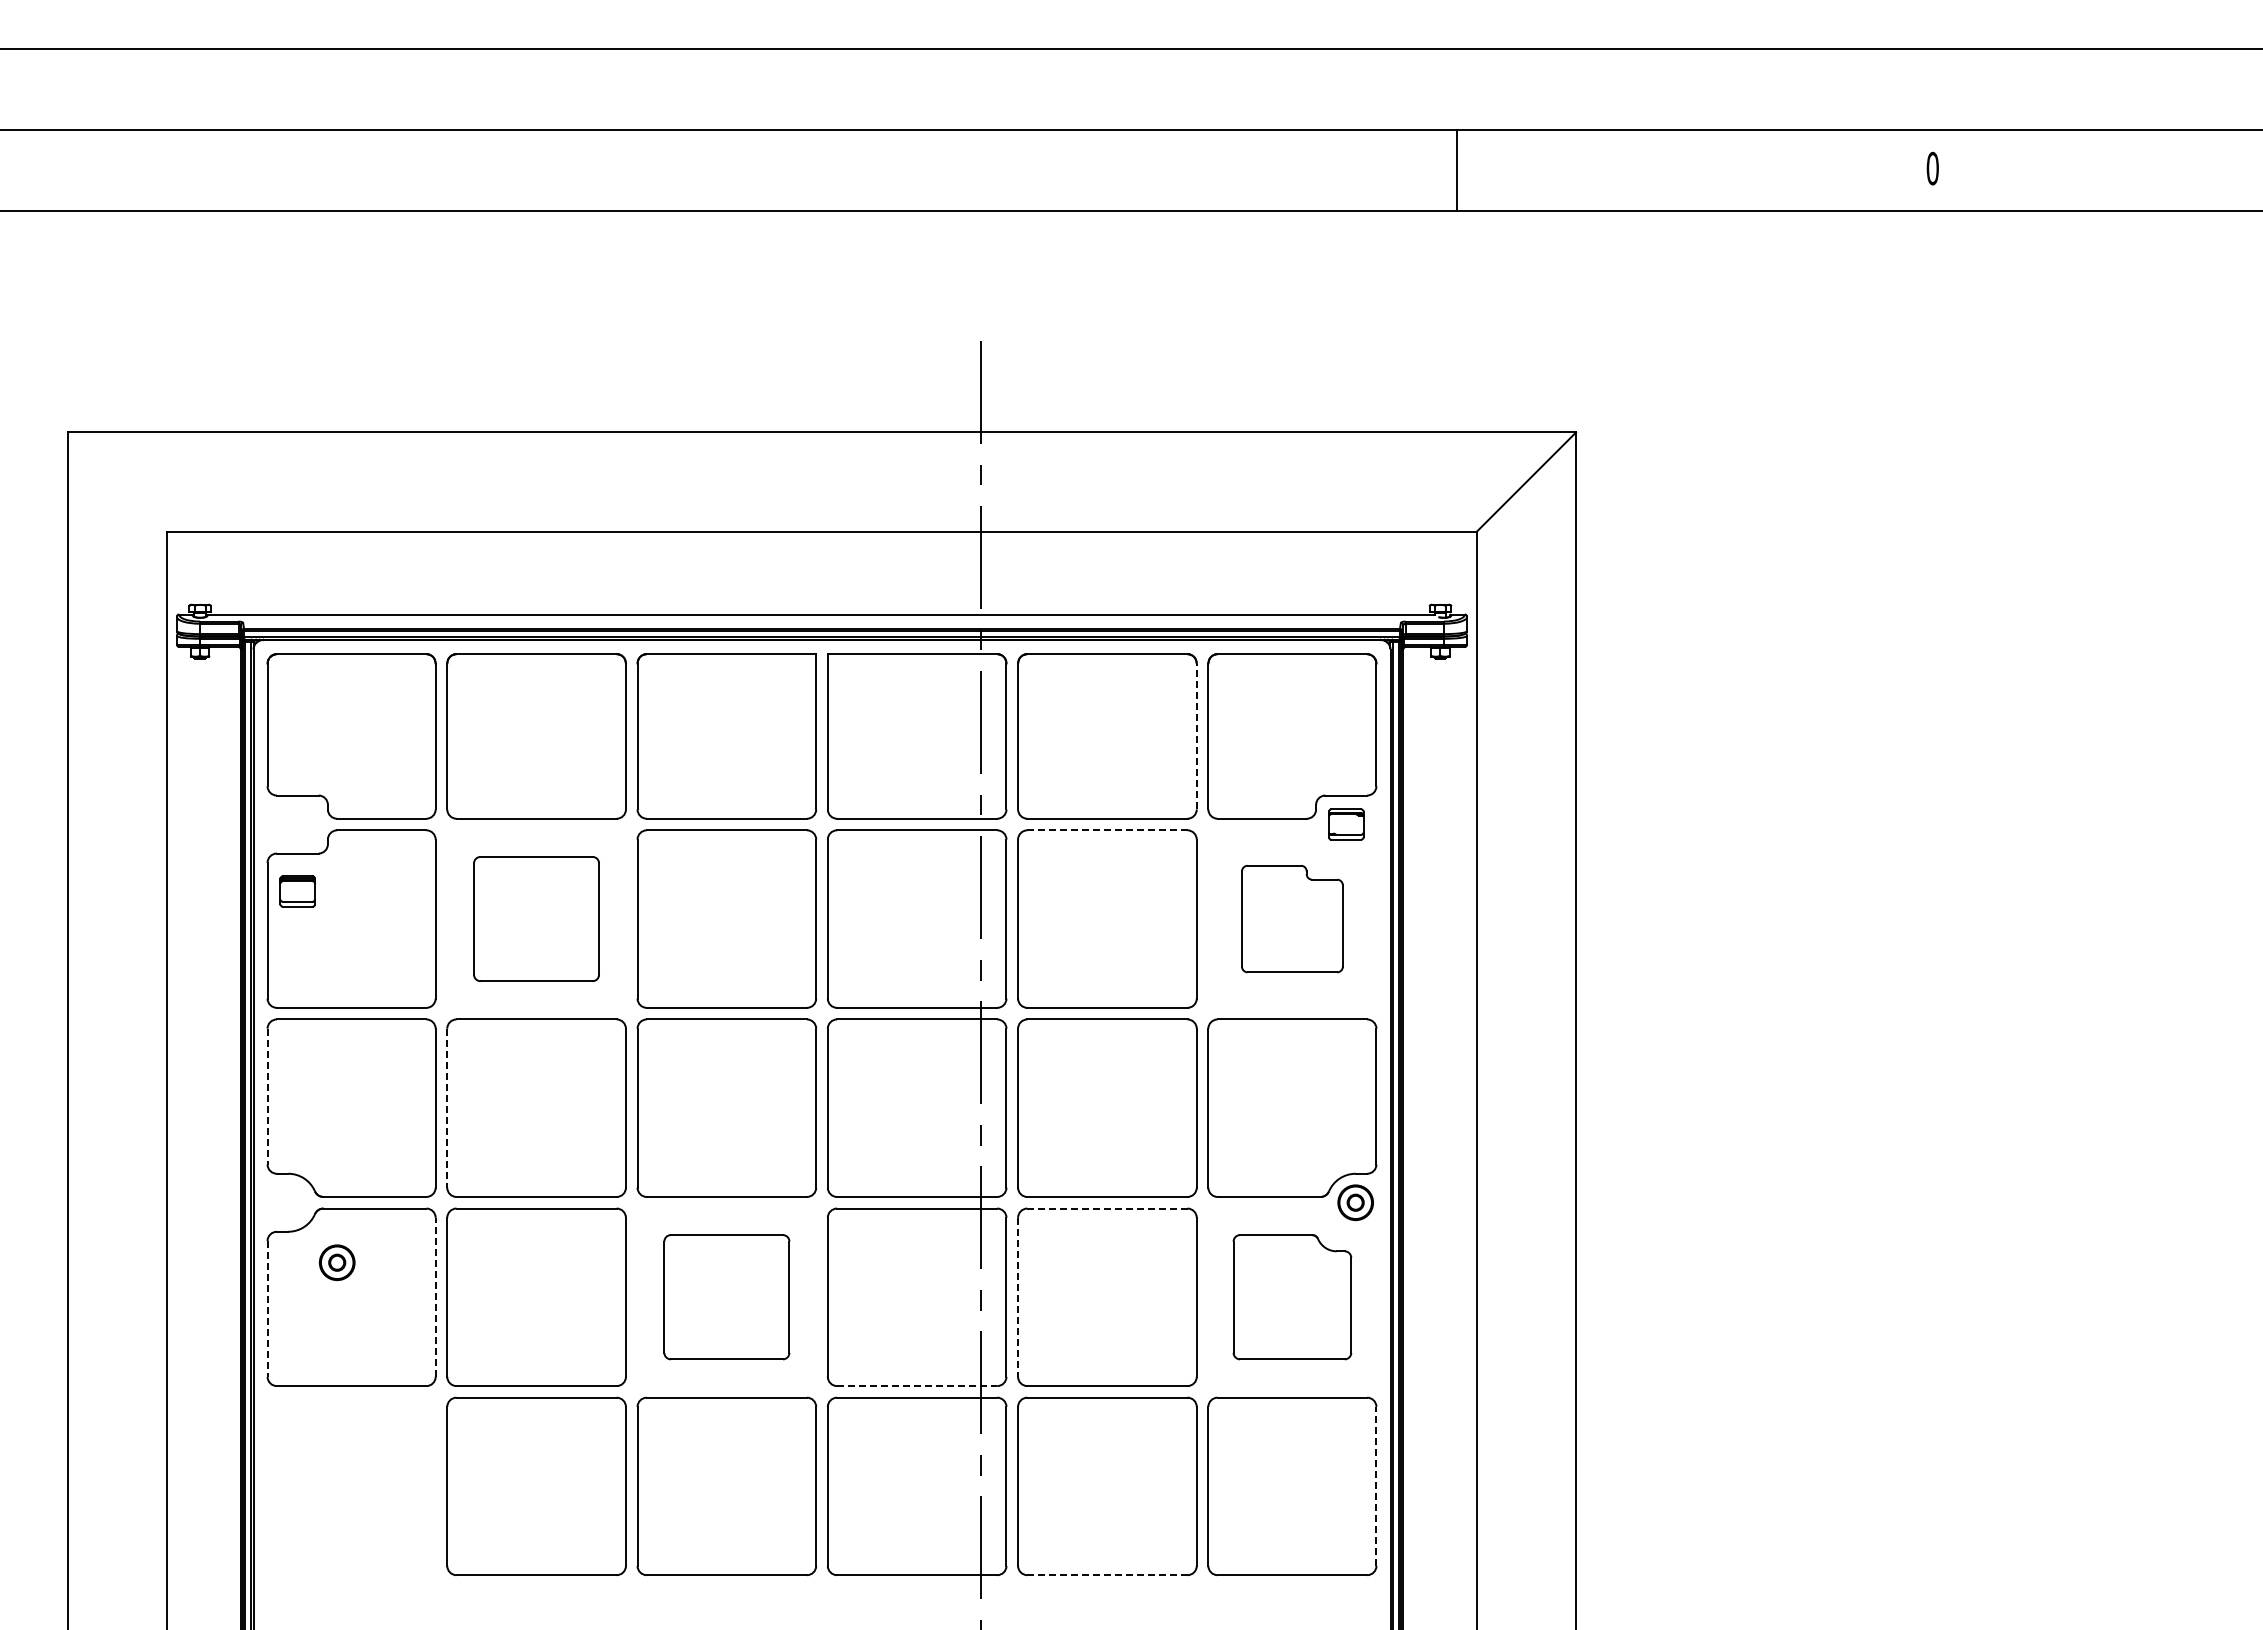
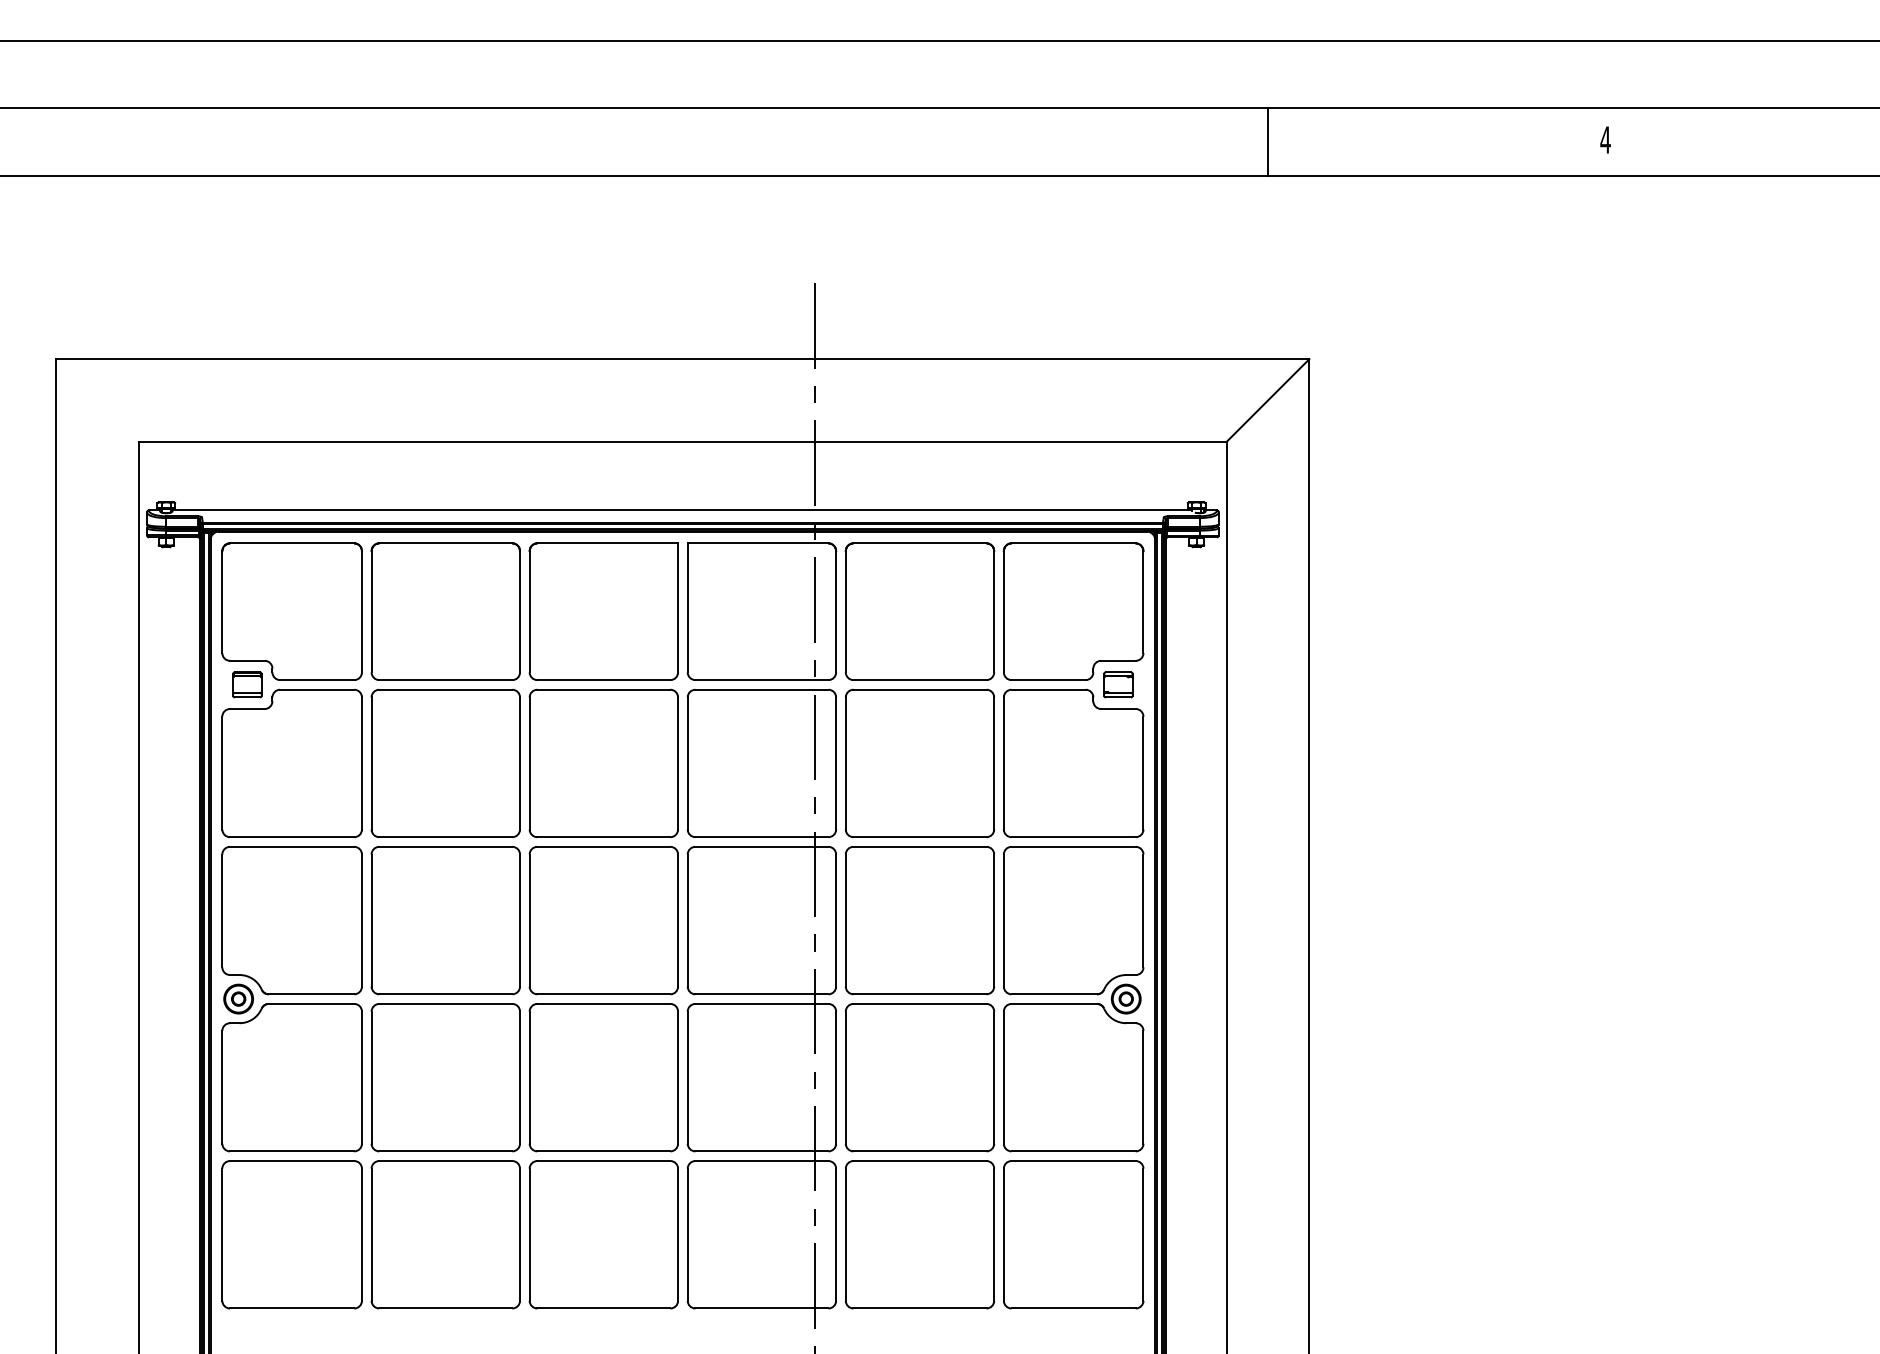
text: (1932, 168) -> (1605, 139), 0 -> 4
line: (1457, 170) -> (1268, 141), moved
line: (1196, 736) -> (993, 611), dashed -> solid
line: (1106, 830) -> (919, 689), dashed -> solid
part: (297, 891) -> (247, 684), moved
part: (536, 918) -> (445, 762), size x1.43
part: (1292, 918) -> (1073, 762), size x1.67
line: (267, 1096) -> (222, 910), dashed -> solid
line: (447, 1108) -> (371, 920), dashed -> solid
line: (1106, 1208) -> (919, 1003), dashed -> solid
part: (337, 1262) -> (238, 998), moved
line: (435, 1296) -> (361, 1076), dashed -> solid
part: (726, 1296) -> (603, 1076), size x1.43
part: (1292, 1296) -> (1073, 1076), size x1.43
line: (1018, 1297) -> (846, 1077), dashed -> solid
line: (267, 1308) -> (222, 1086), dashed -> solid
line: (917, 1386) -> (762, 1151), dashed -> solid
part: (351, 1485) -> (292, 1233), added
line: (1376, 1486) -> (1143, 1234), dashed -> solid
line: (1107, 1575) -> (920, 1308), dashed -> solid

